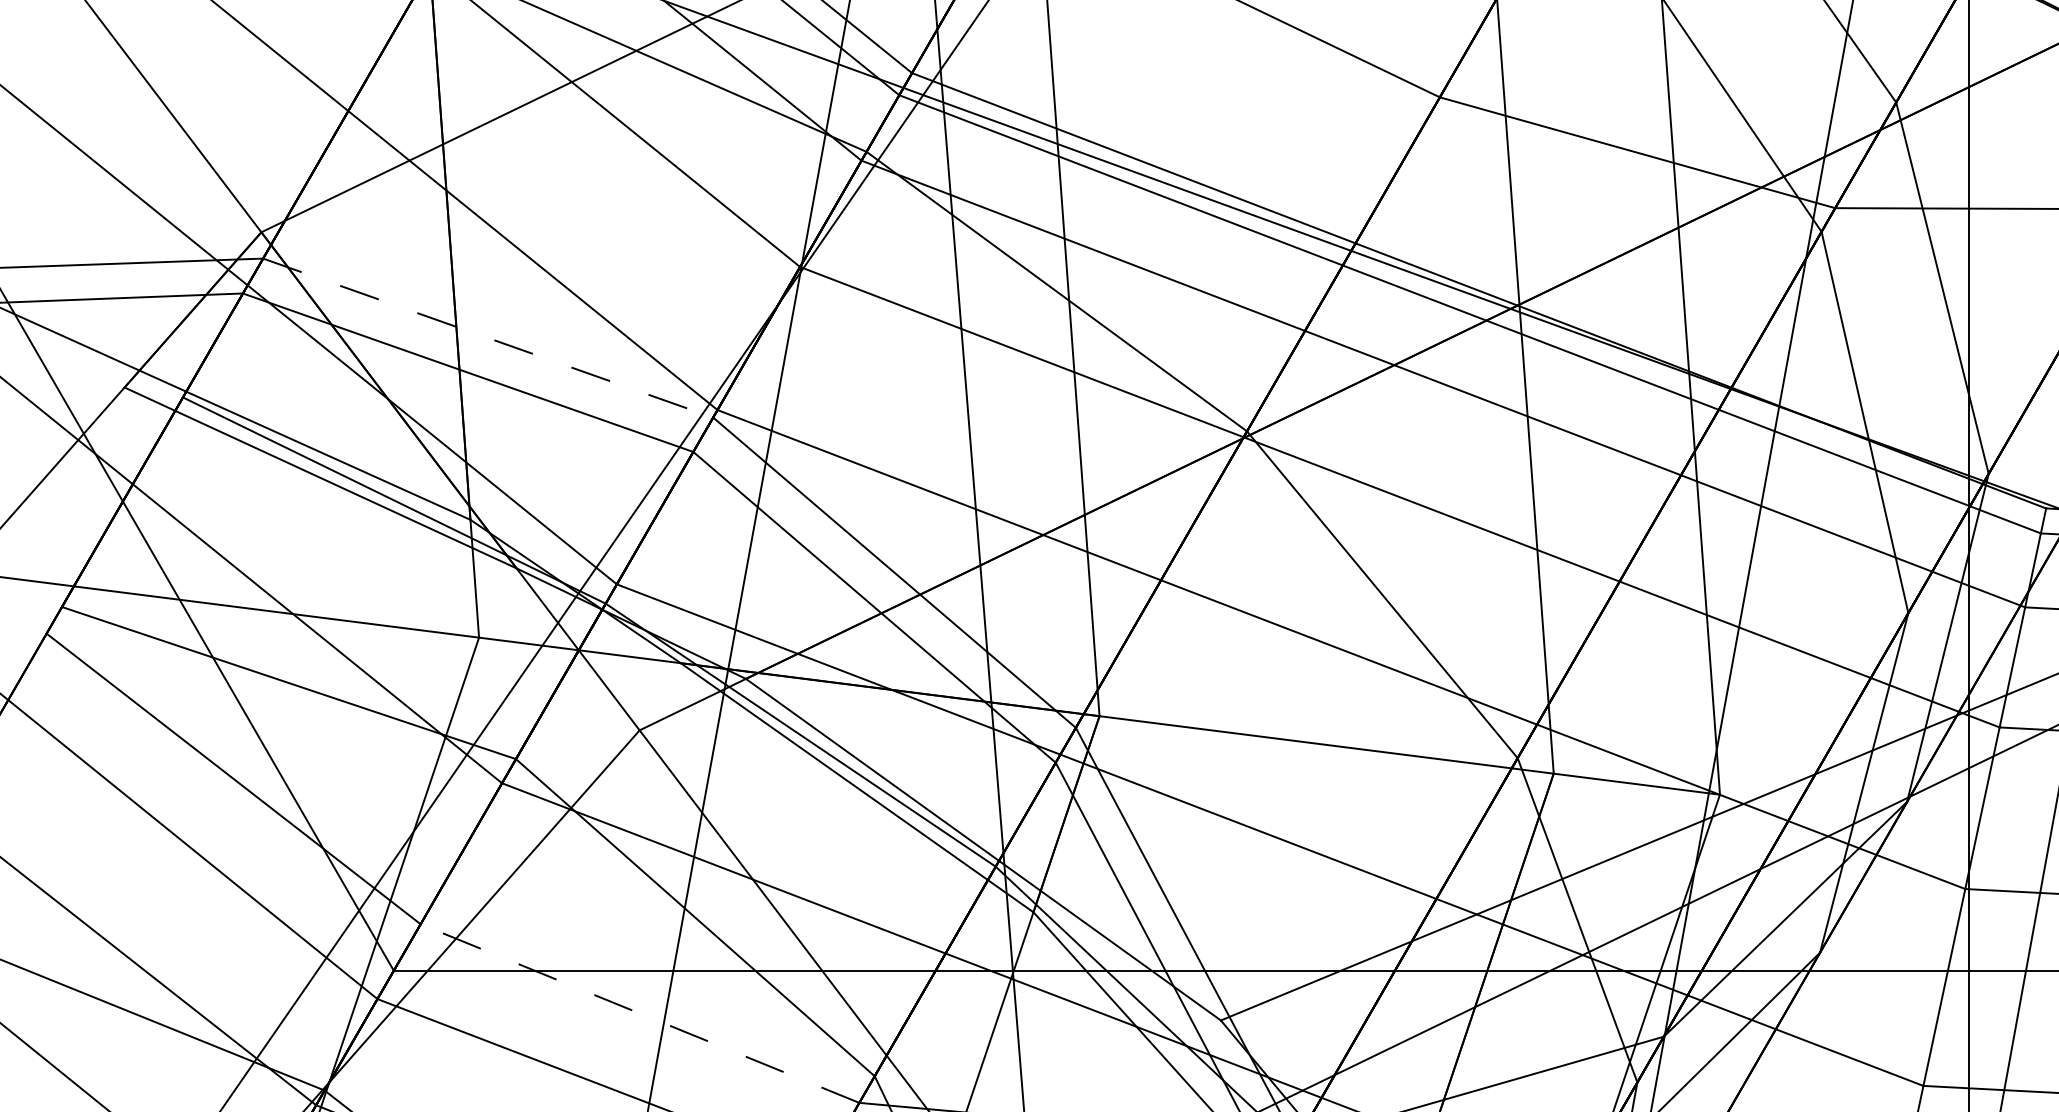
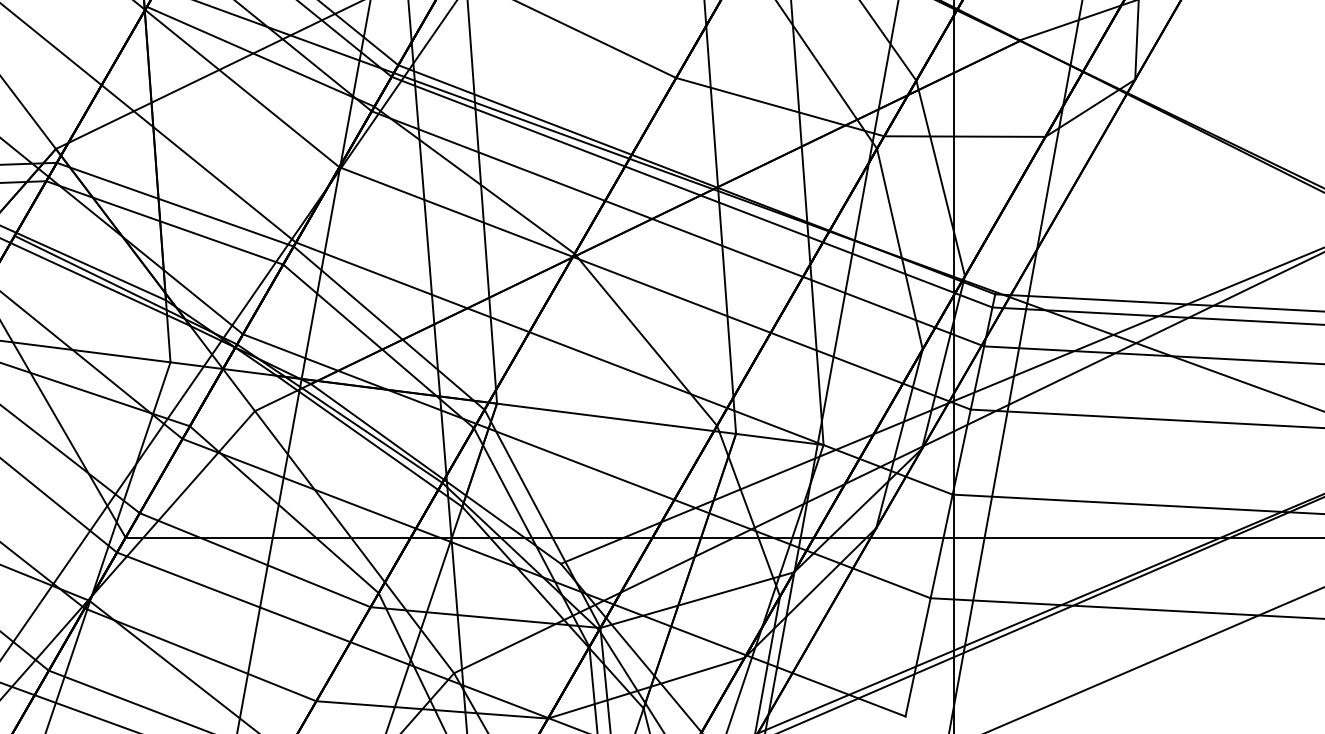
line: (488, 337) -> (175, 204), dashed -> solid
line: (640, 1014) -> (255, 560), dashed -> solid

